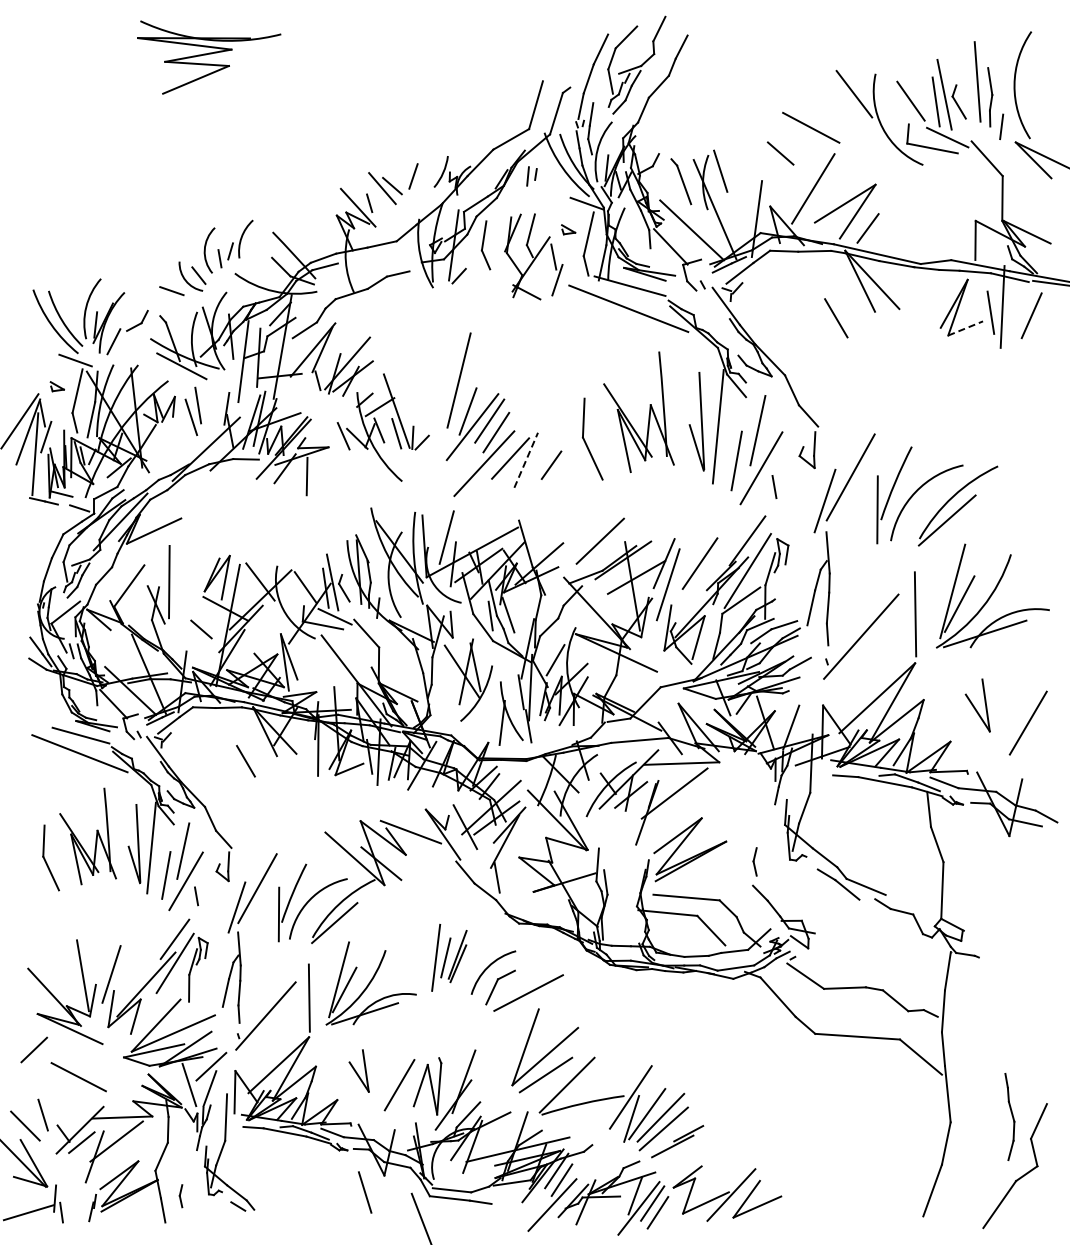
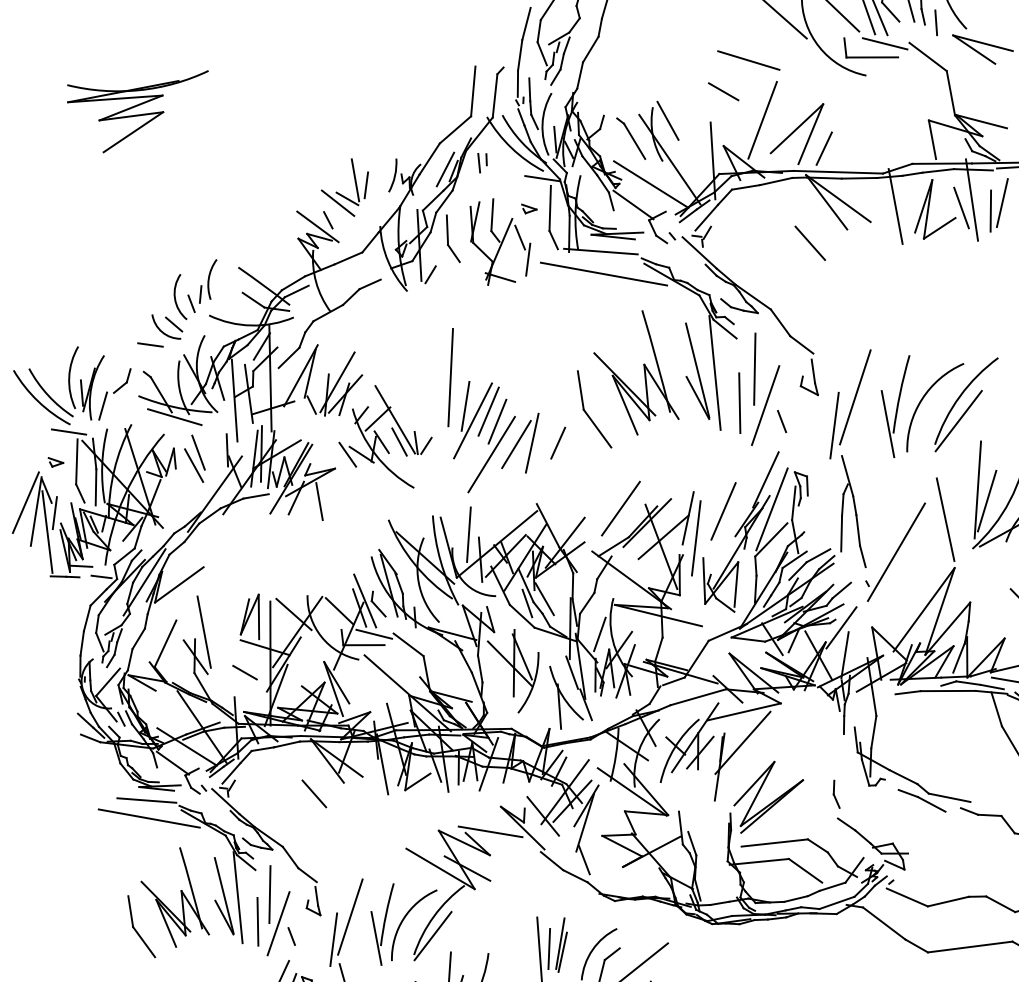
line: (403, 169) -> (355, 180), added
line: (493, 175) -> (444, 168), added
line: (926, 298) -> (895, 206), added
line: (1018, 321) -> (990, 211), added
line: (965, 328) -> (939, 228), dashed -> solid
line: (526, 460) -> (532, 443), dashed -> solid
line: (792, 699) -> (840, 627), added

